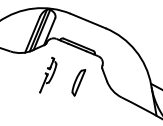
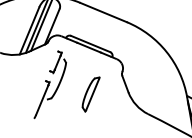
part: (47, 75) -> (49, 84), size x1.43

